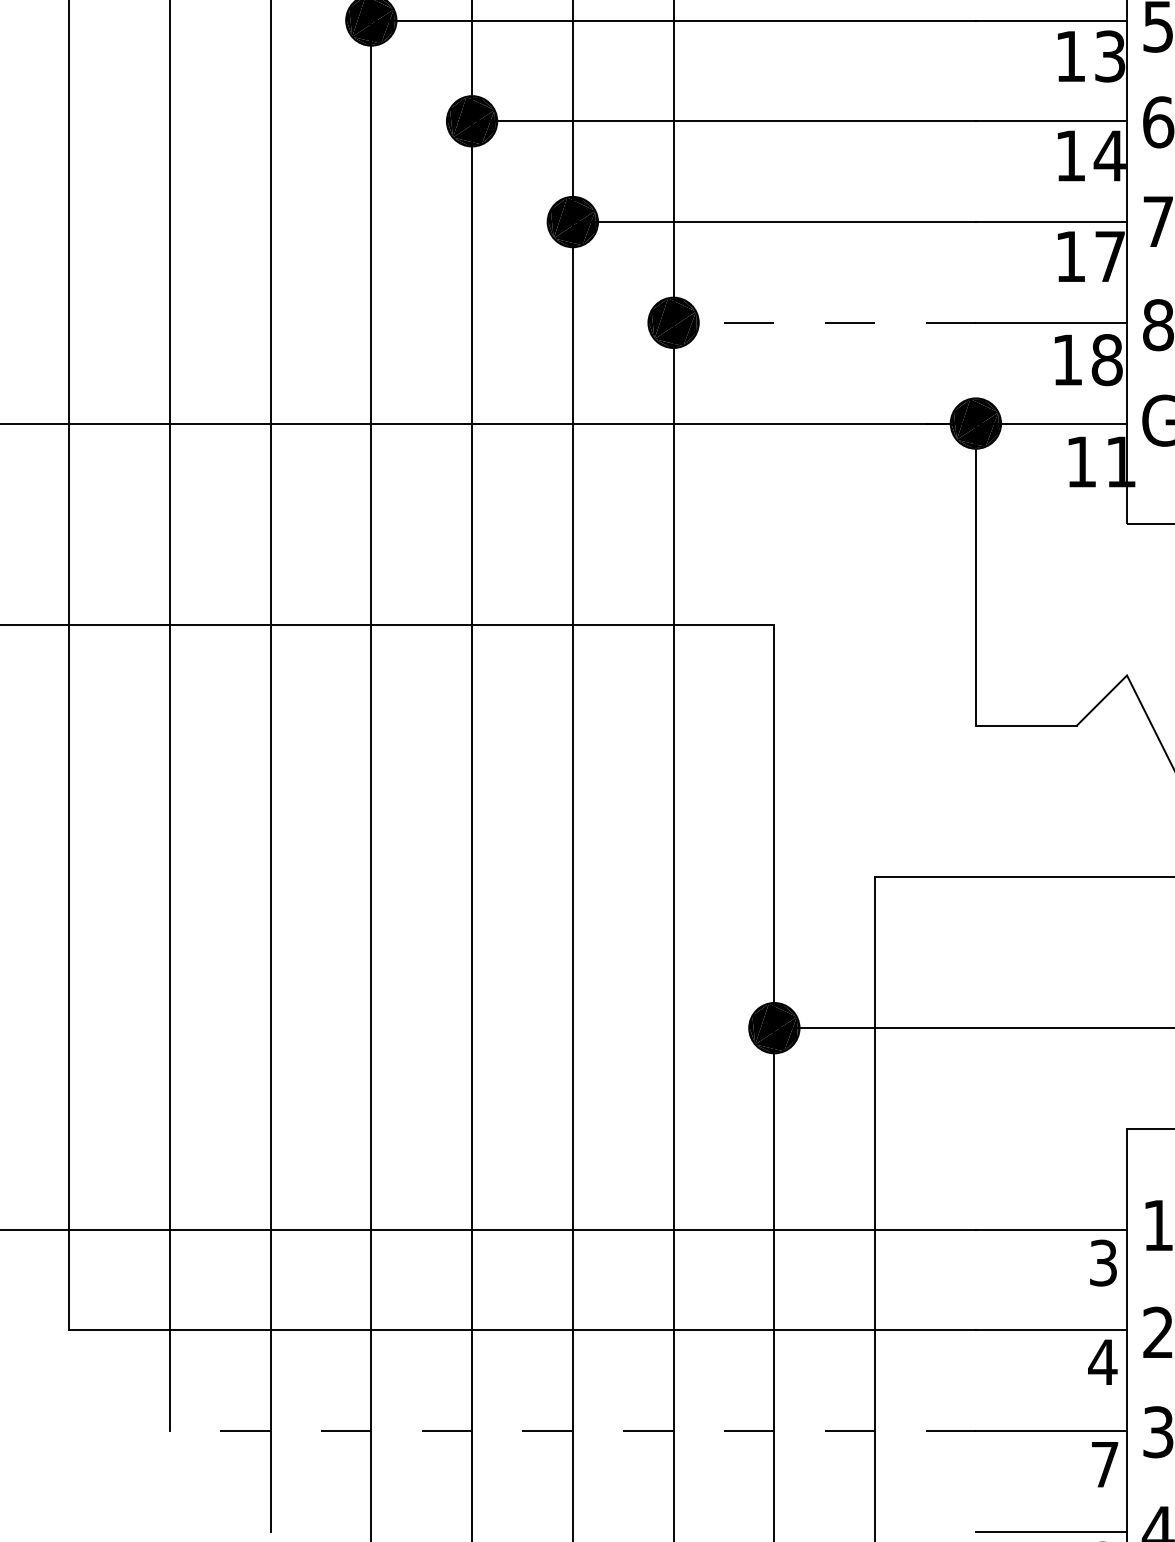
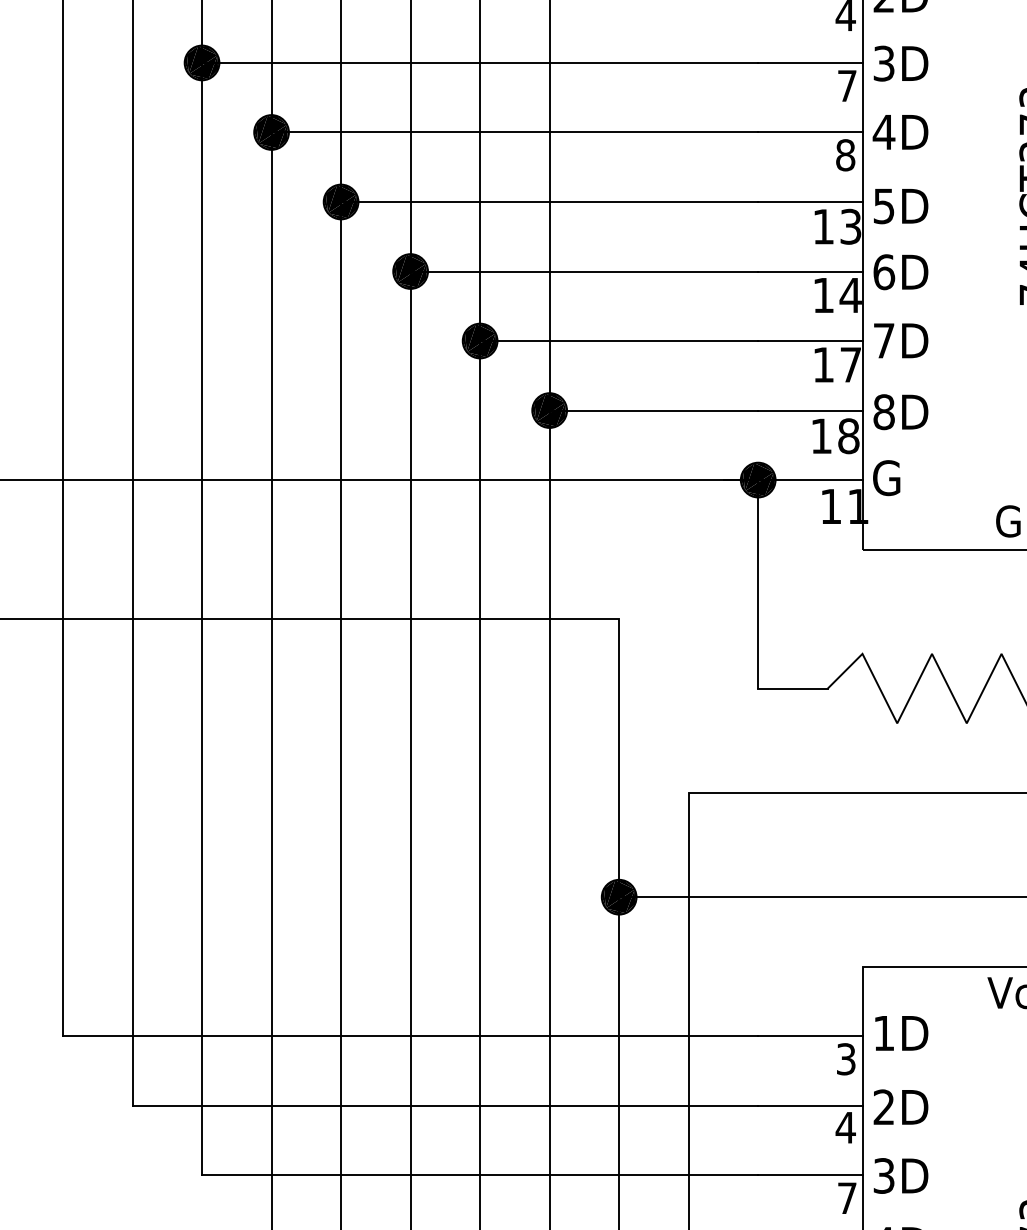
line: (824, 322) -> (653, 410), dashed -> solid
line: (571, 1431) -> (479, 1175), dashed -> solid

